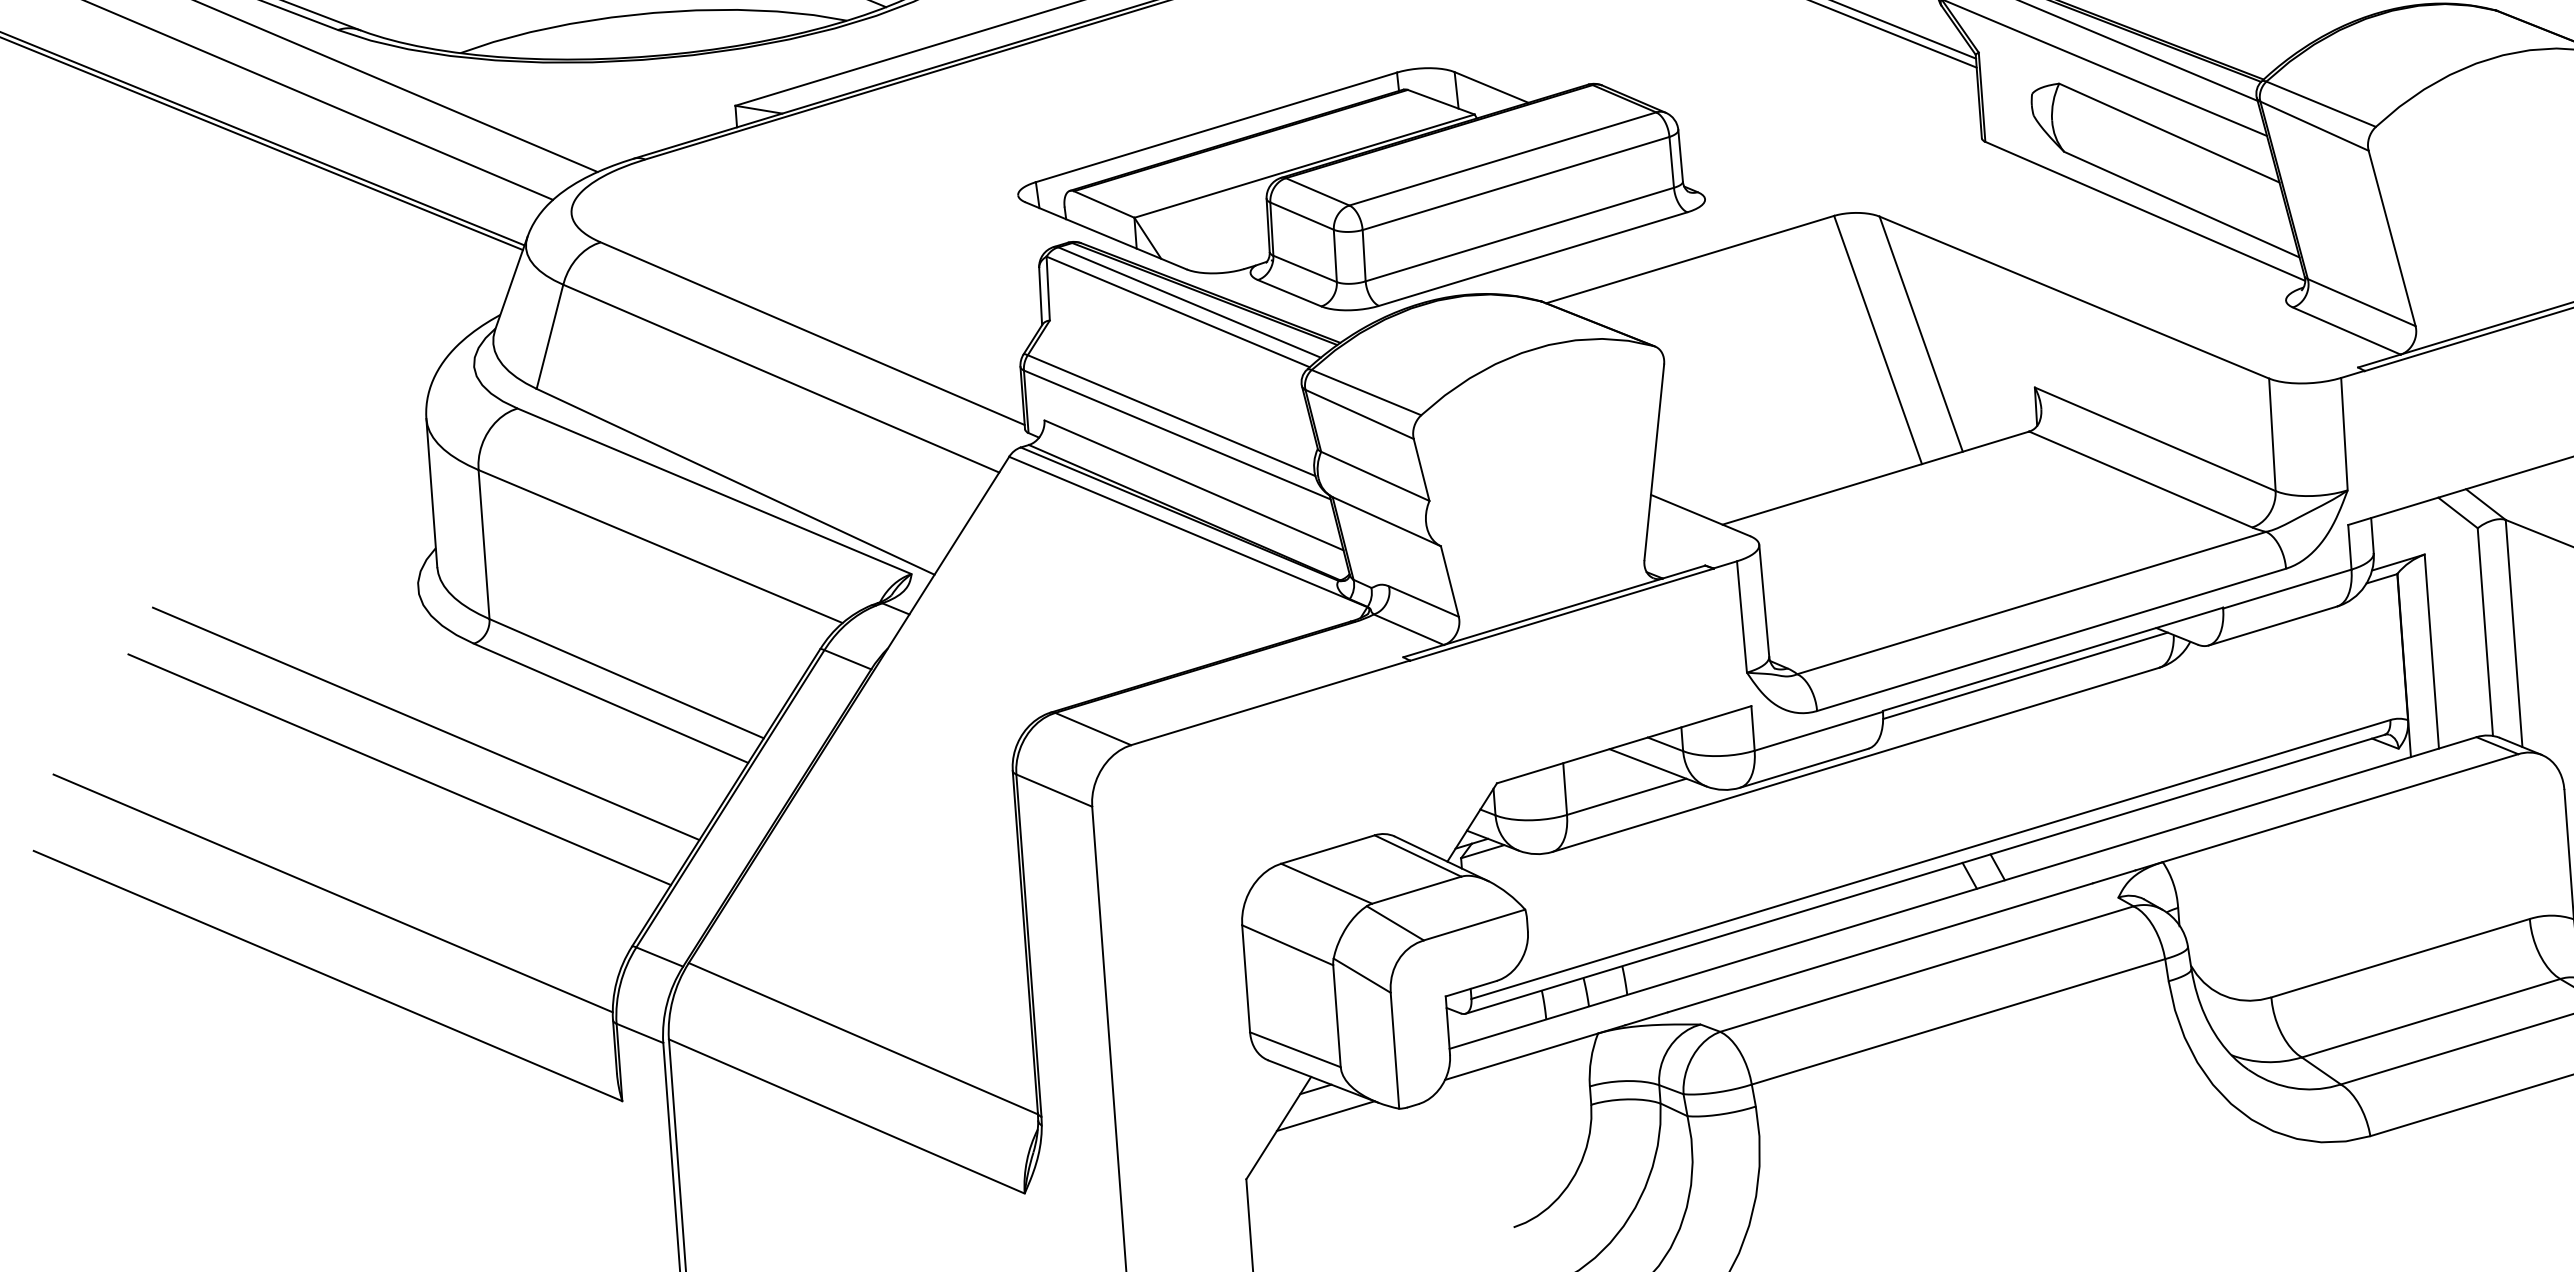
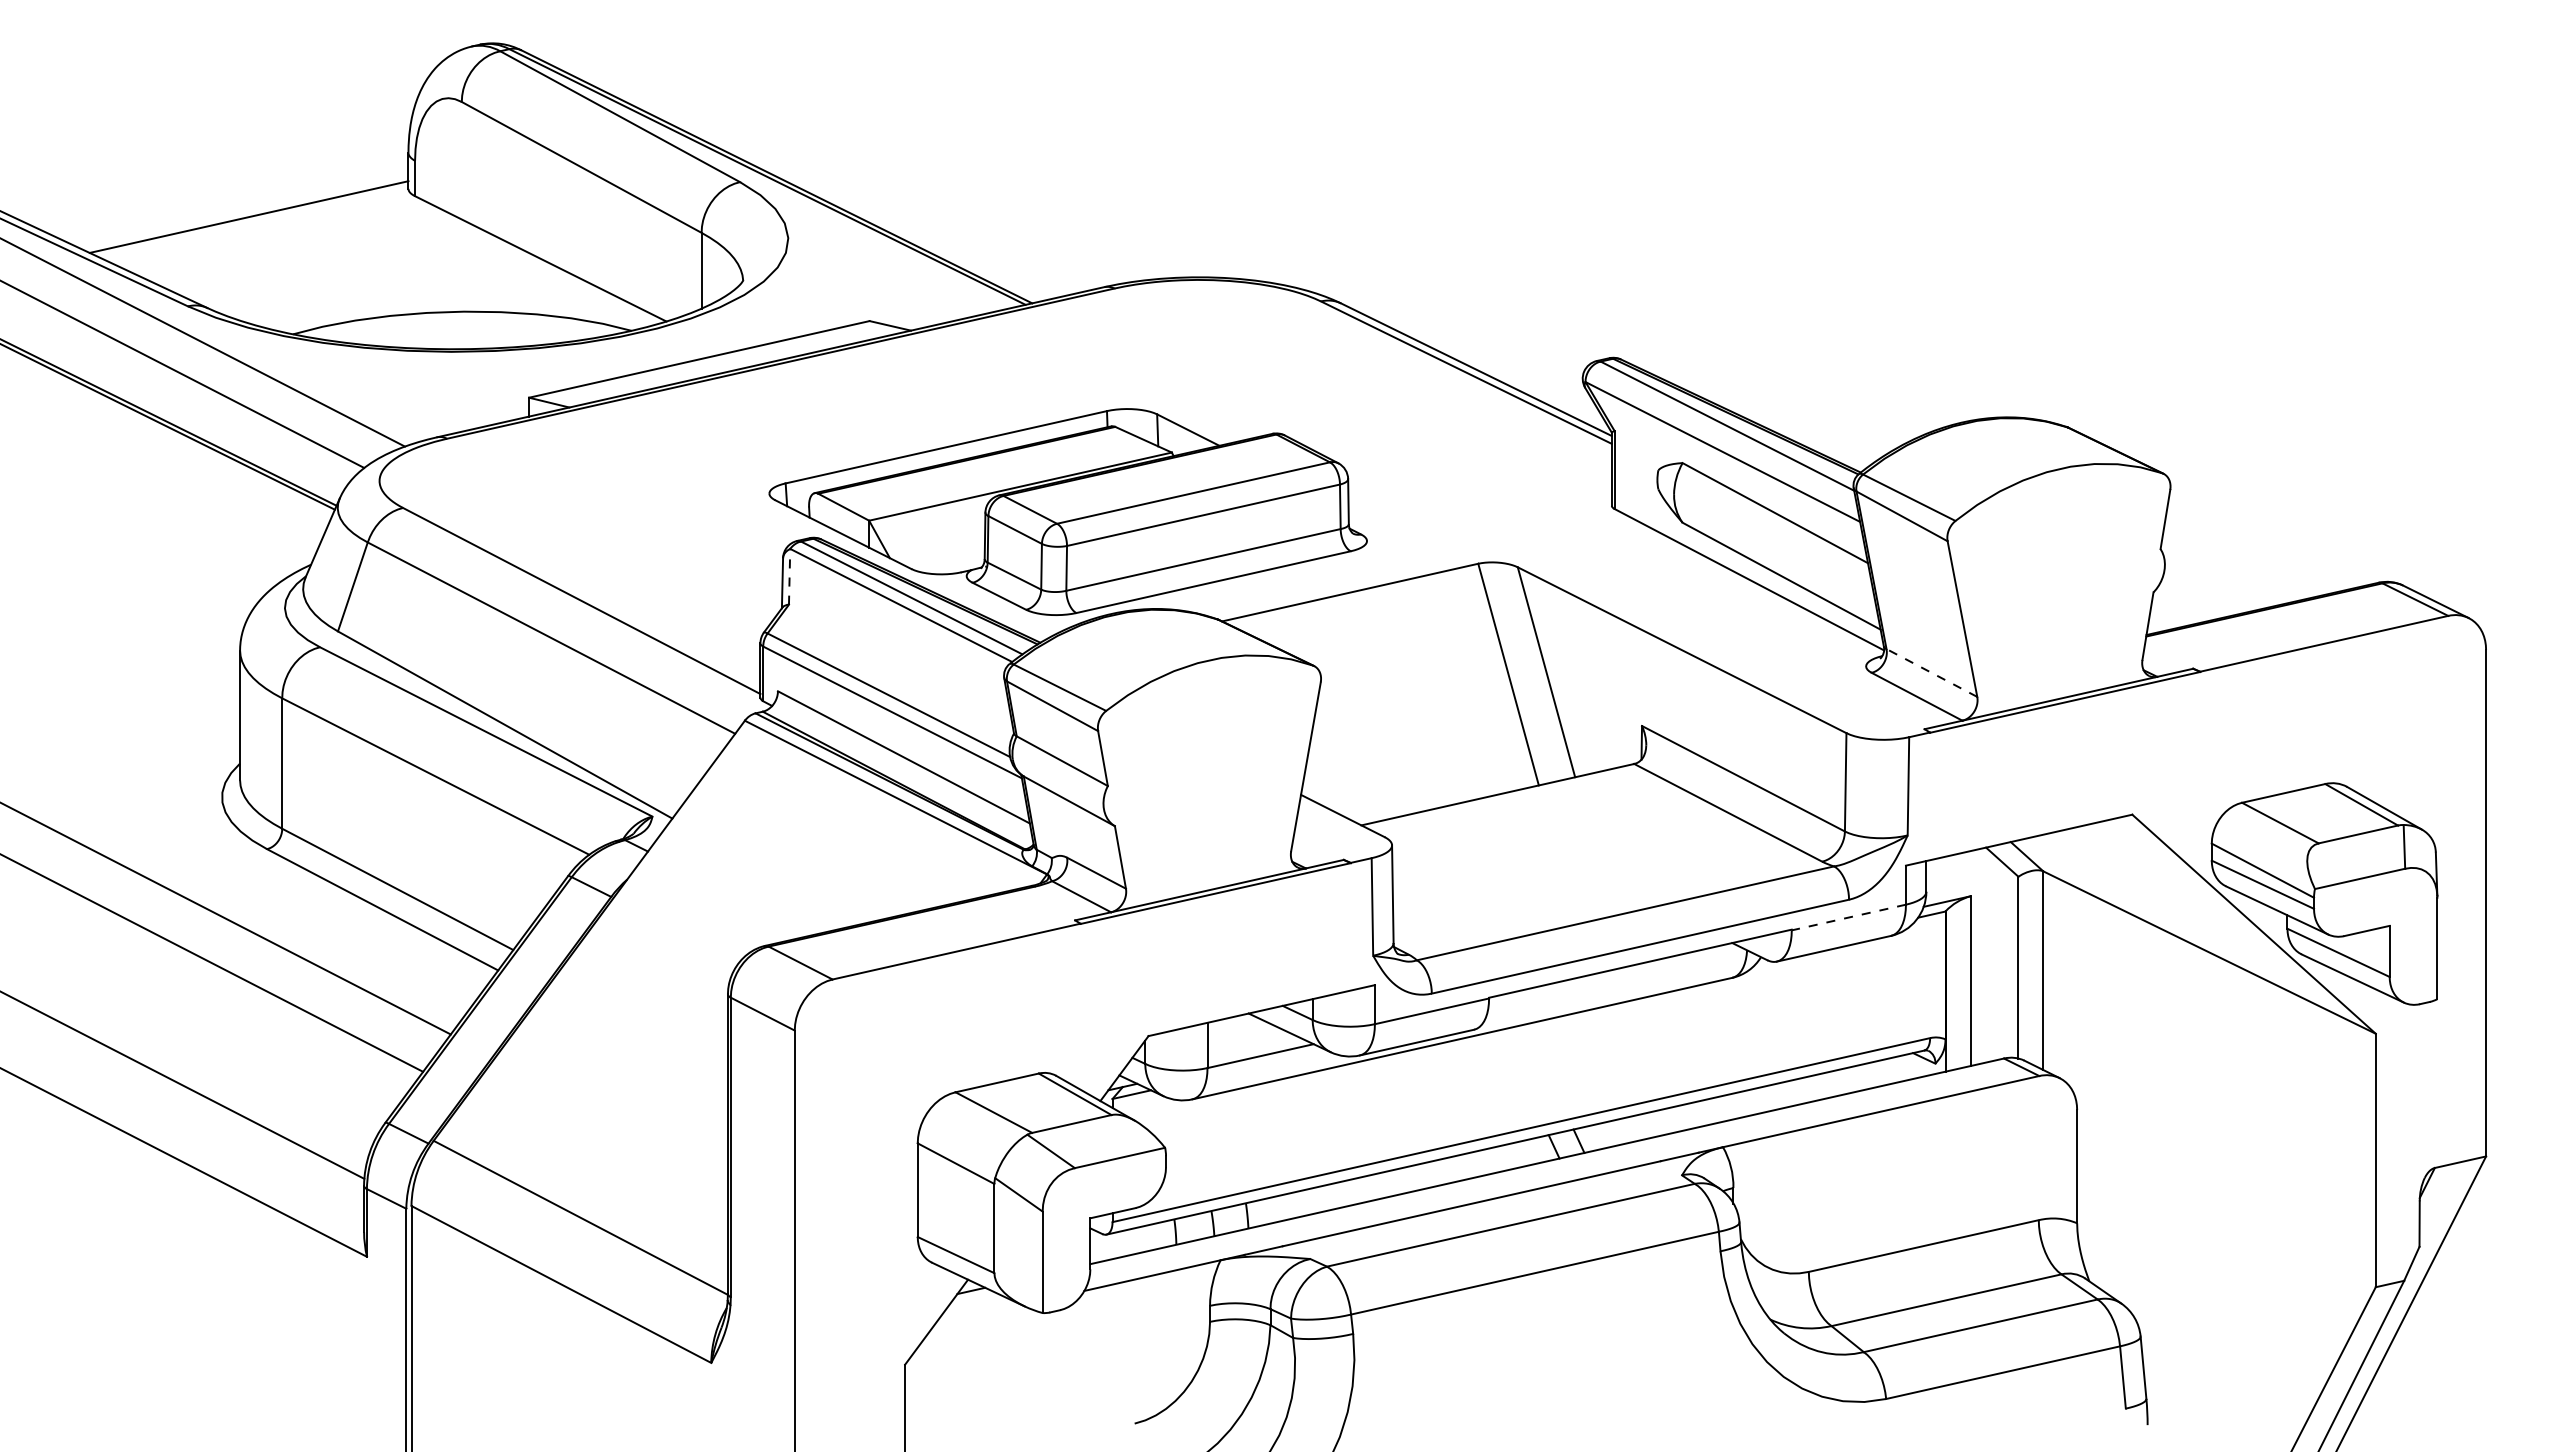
line: (1048, 288) -> (789, 576), solid -> dashed
line: (2361, 302) -> (1931, 672), solid -> dashed
line: (2286, 589) -> (1848, 917), solid -> dashed
line: (2024, 674) -> (1614, 975), removed
line: (1324, 1115) -> (977, 1314), removed

